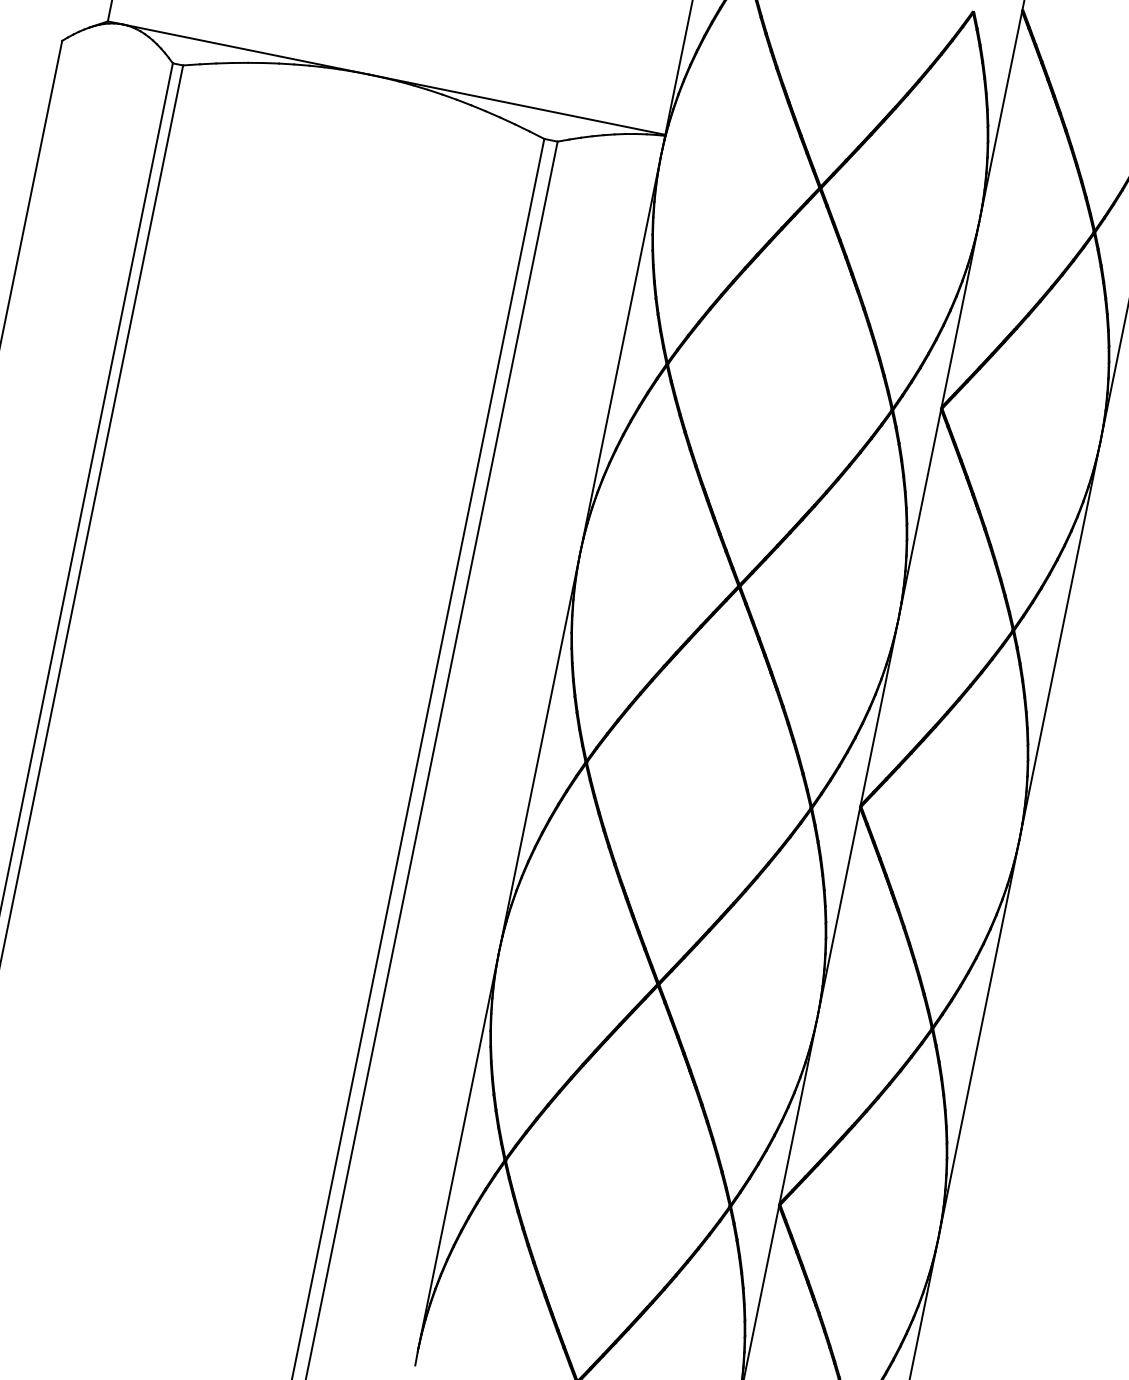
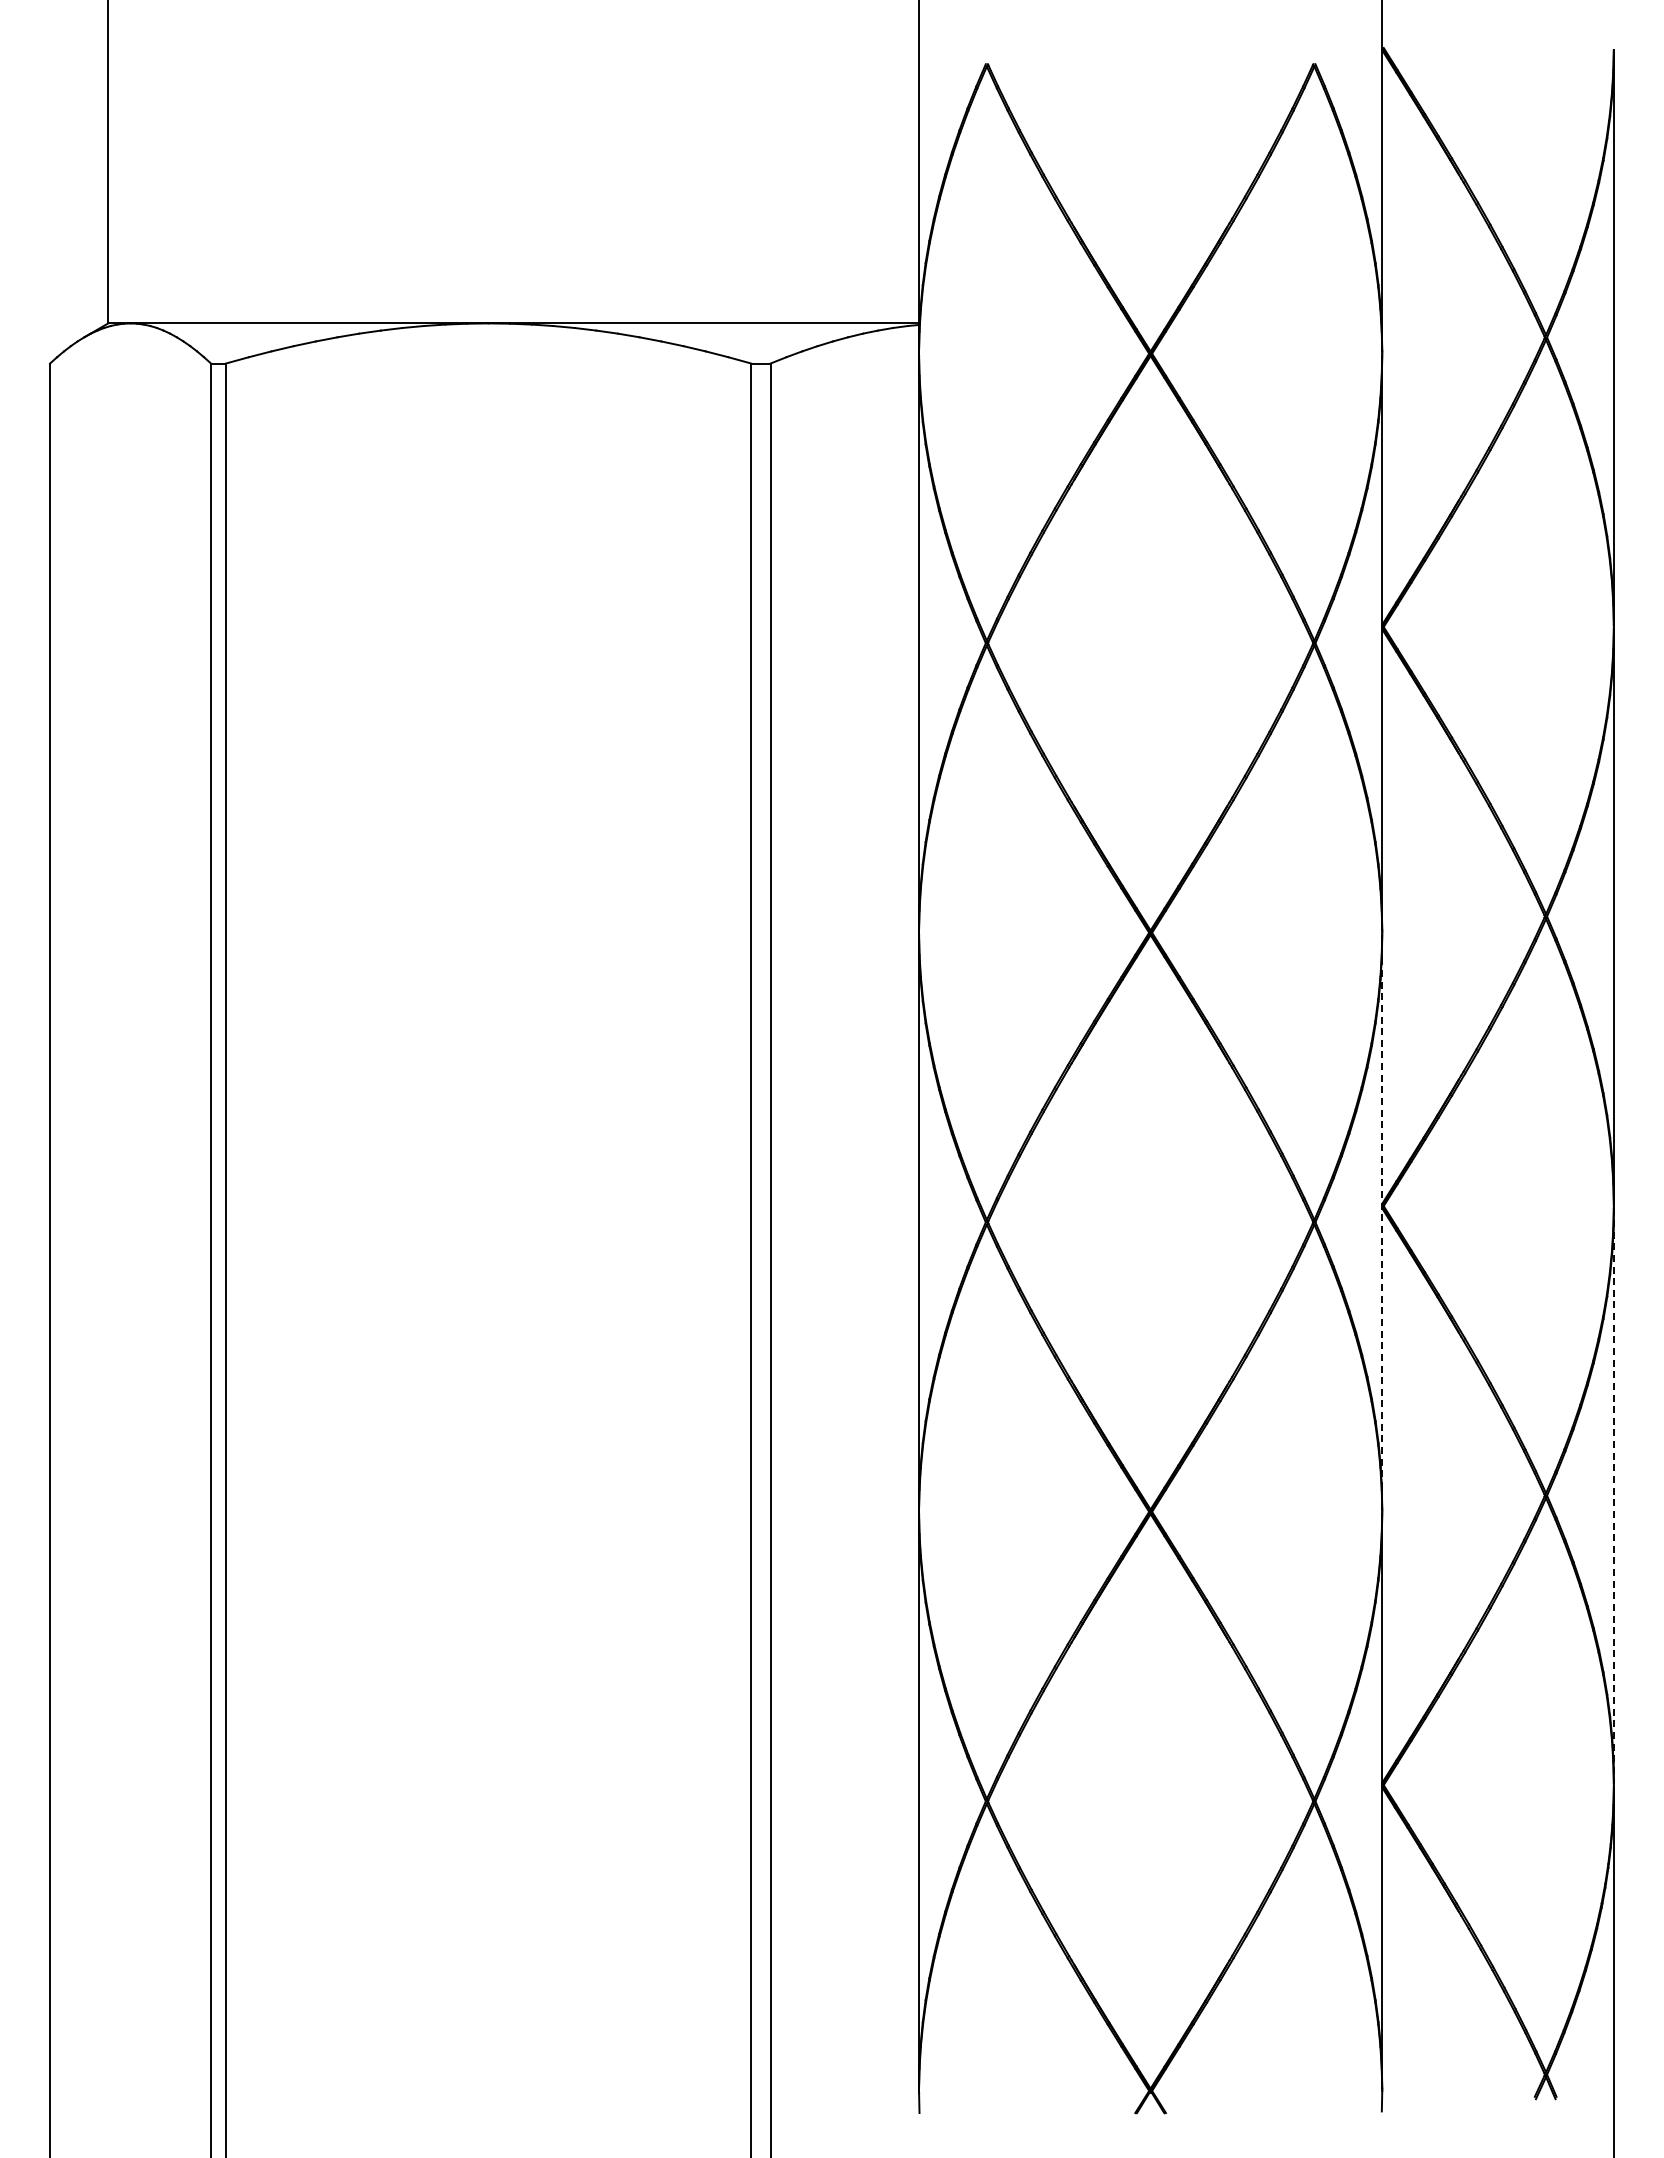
line: (858, 817) -> (1382, 1222), solid -> dashed
line: (978, 1038) -> (1613, 1496), solid -> dashed

